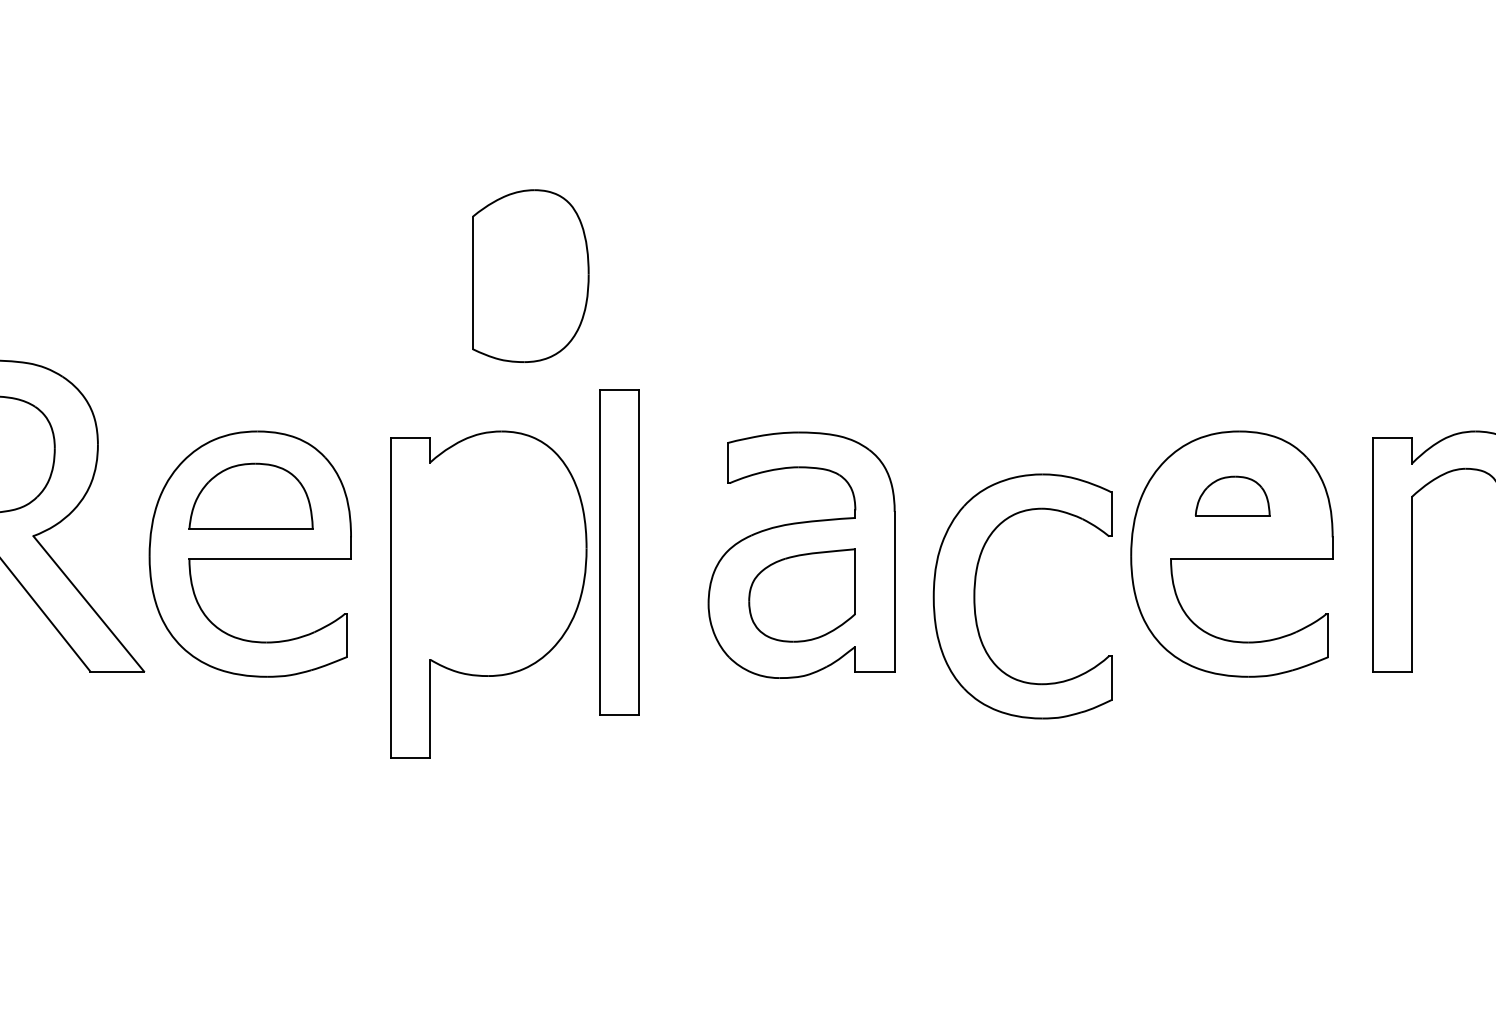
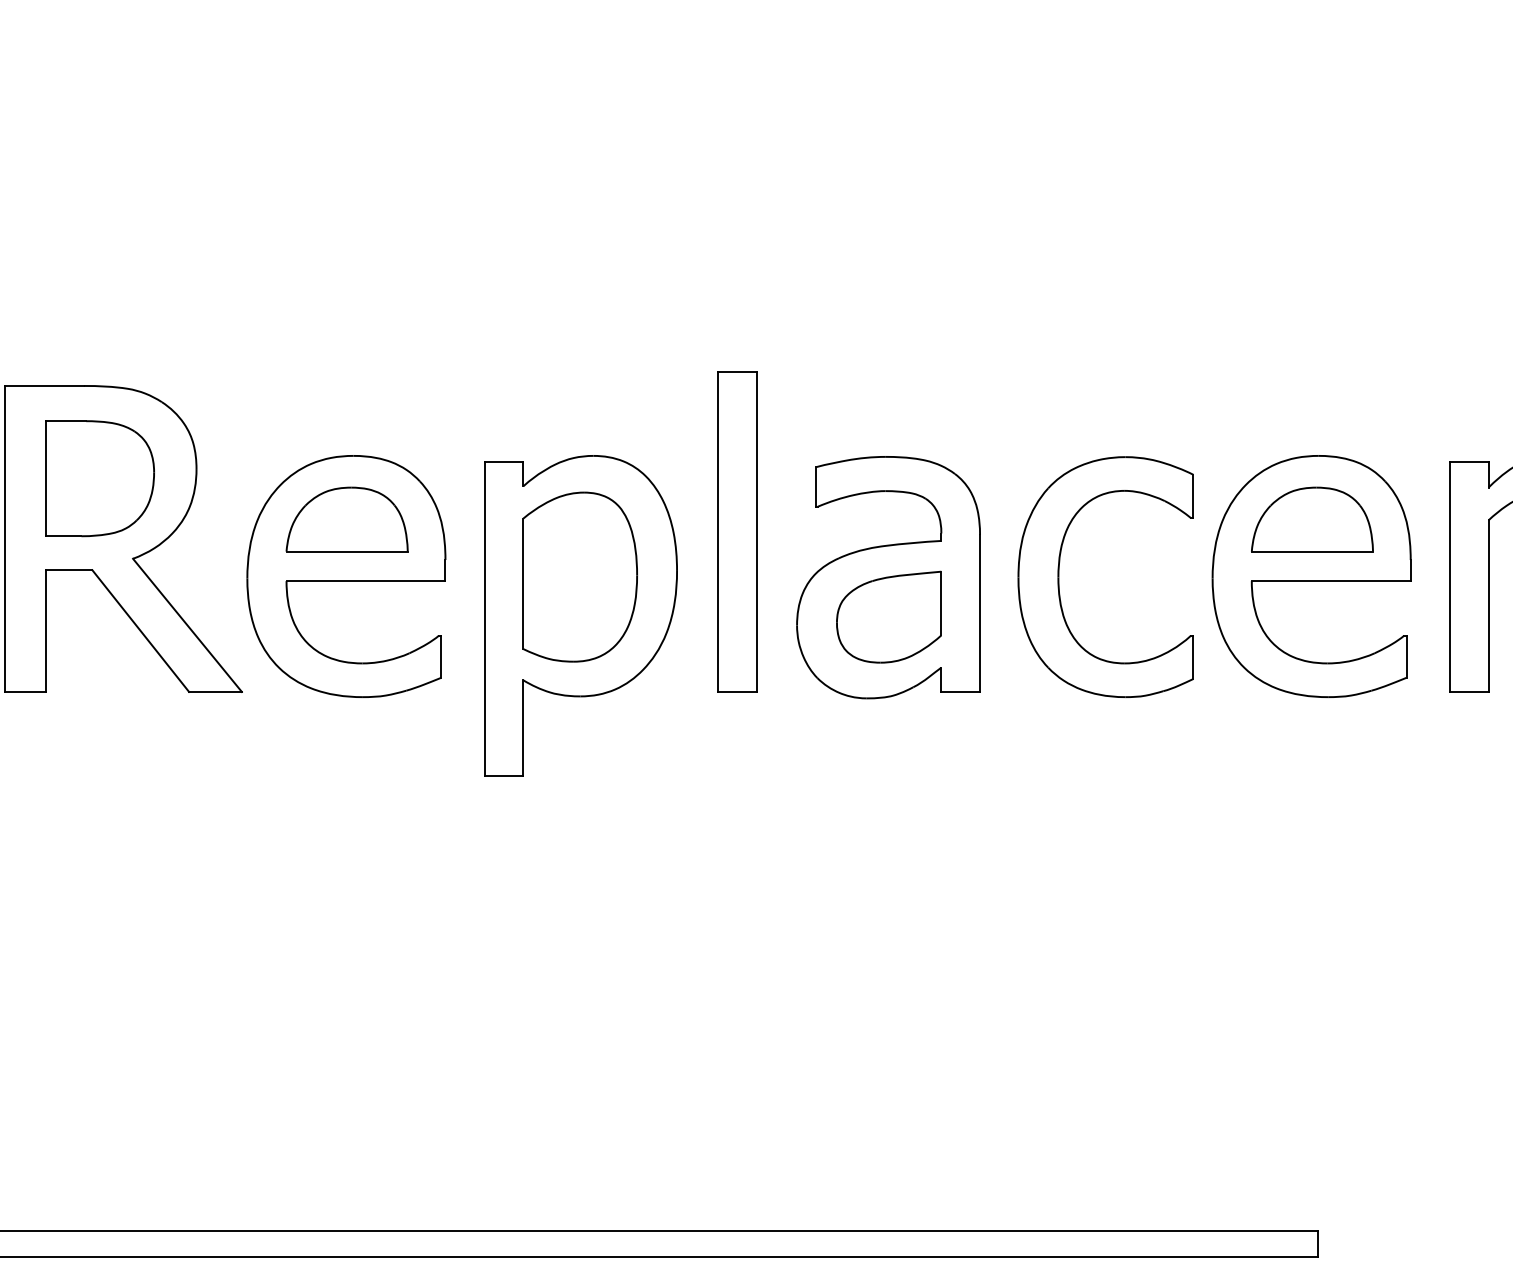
part: (530, 275) -> (579, 576), moved
part: (1232, 496) -> (1312, 519), size x1.67
part: (619, 552) -> (737, 531), moved
part: (975, 595) -> (1059, 576), moved

